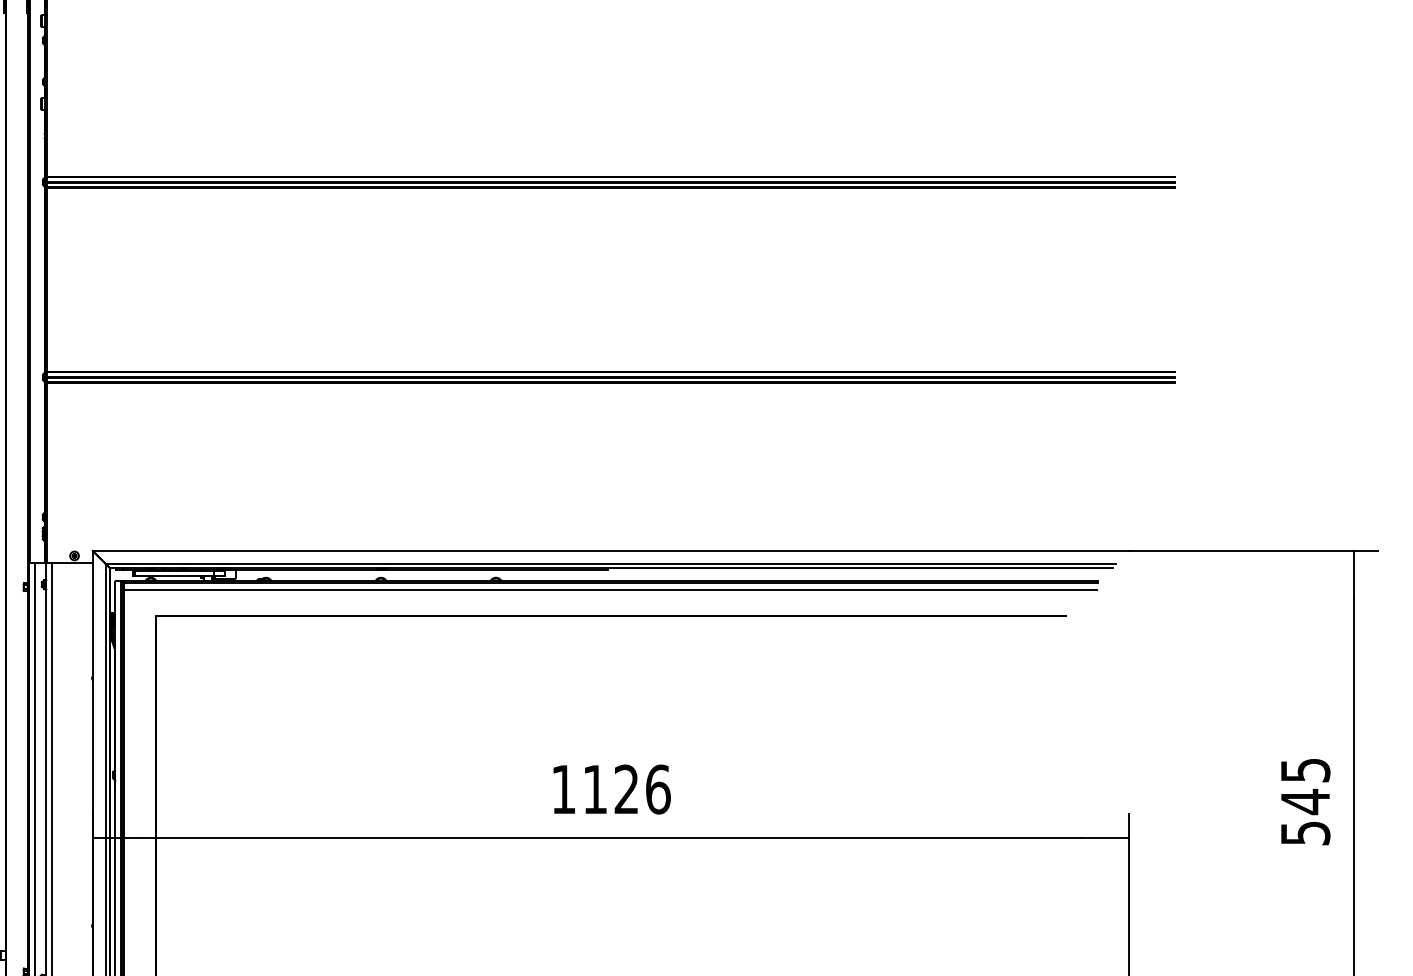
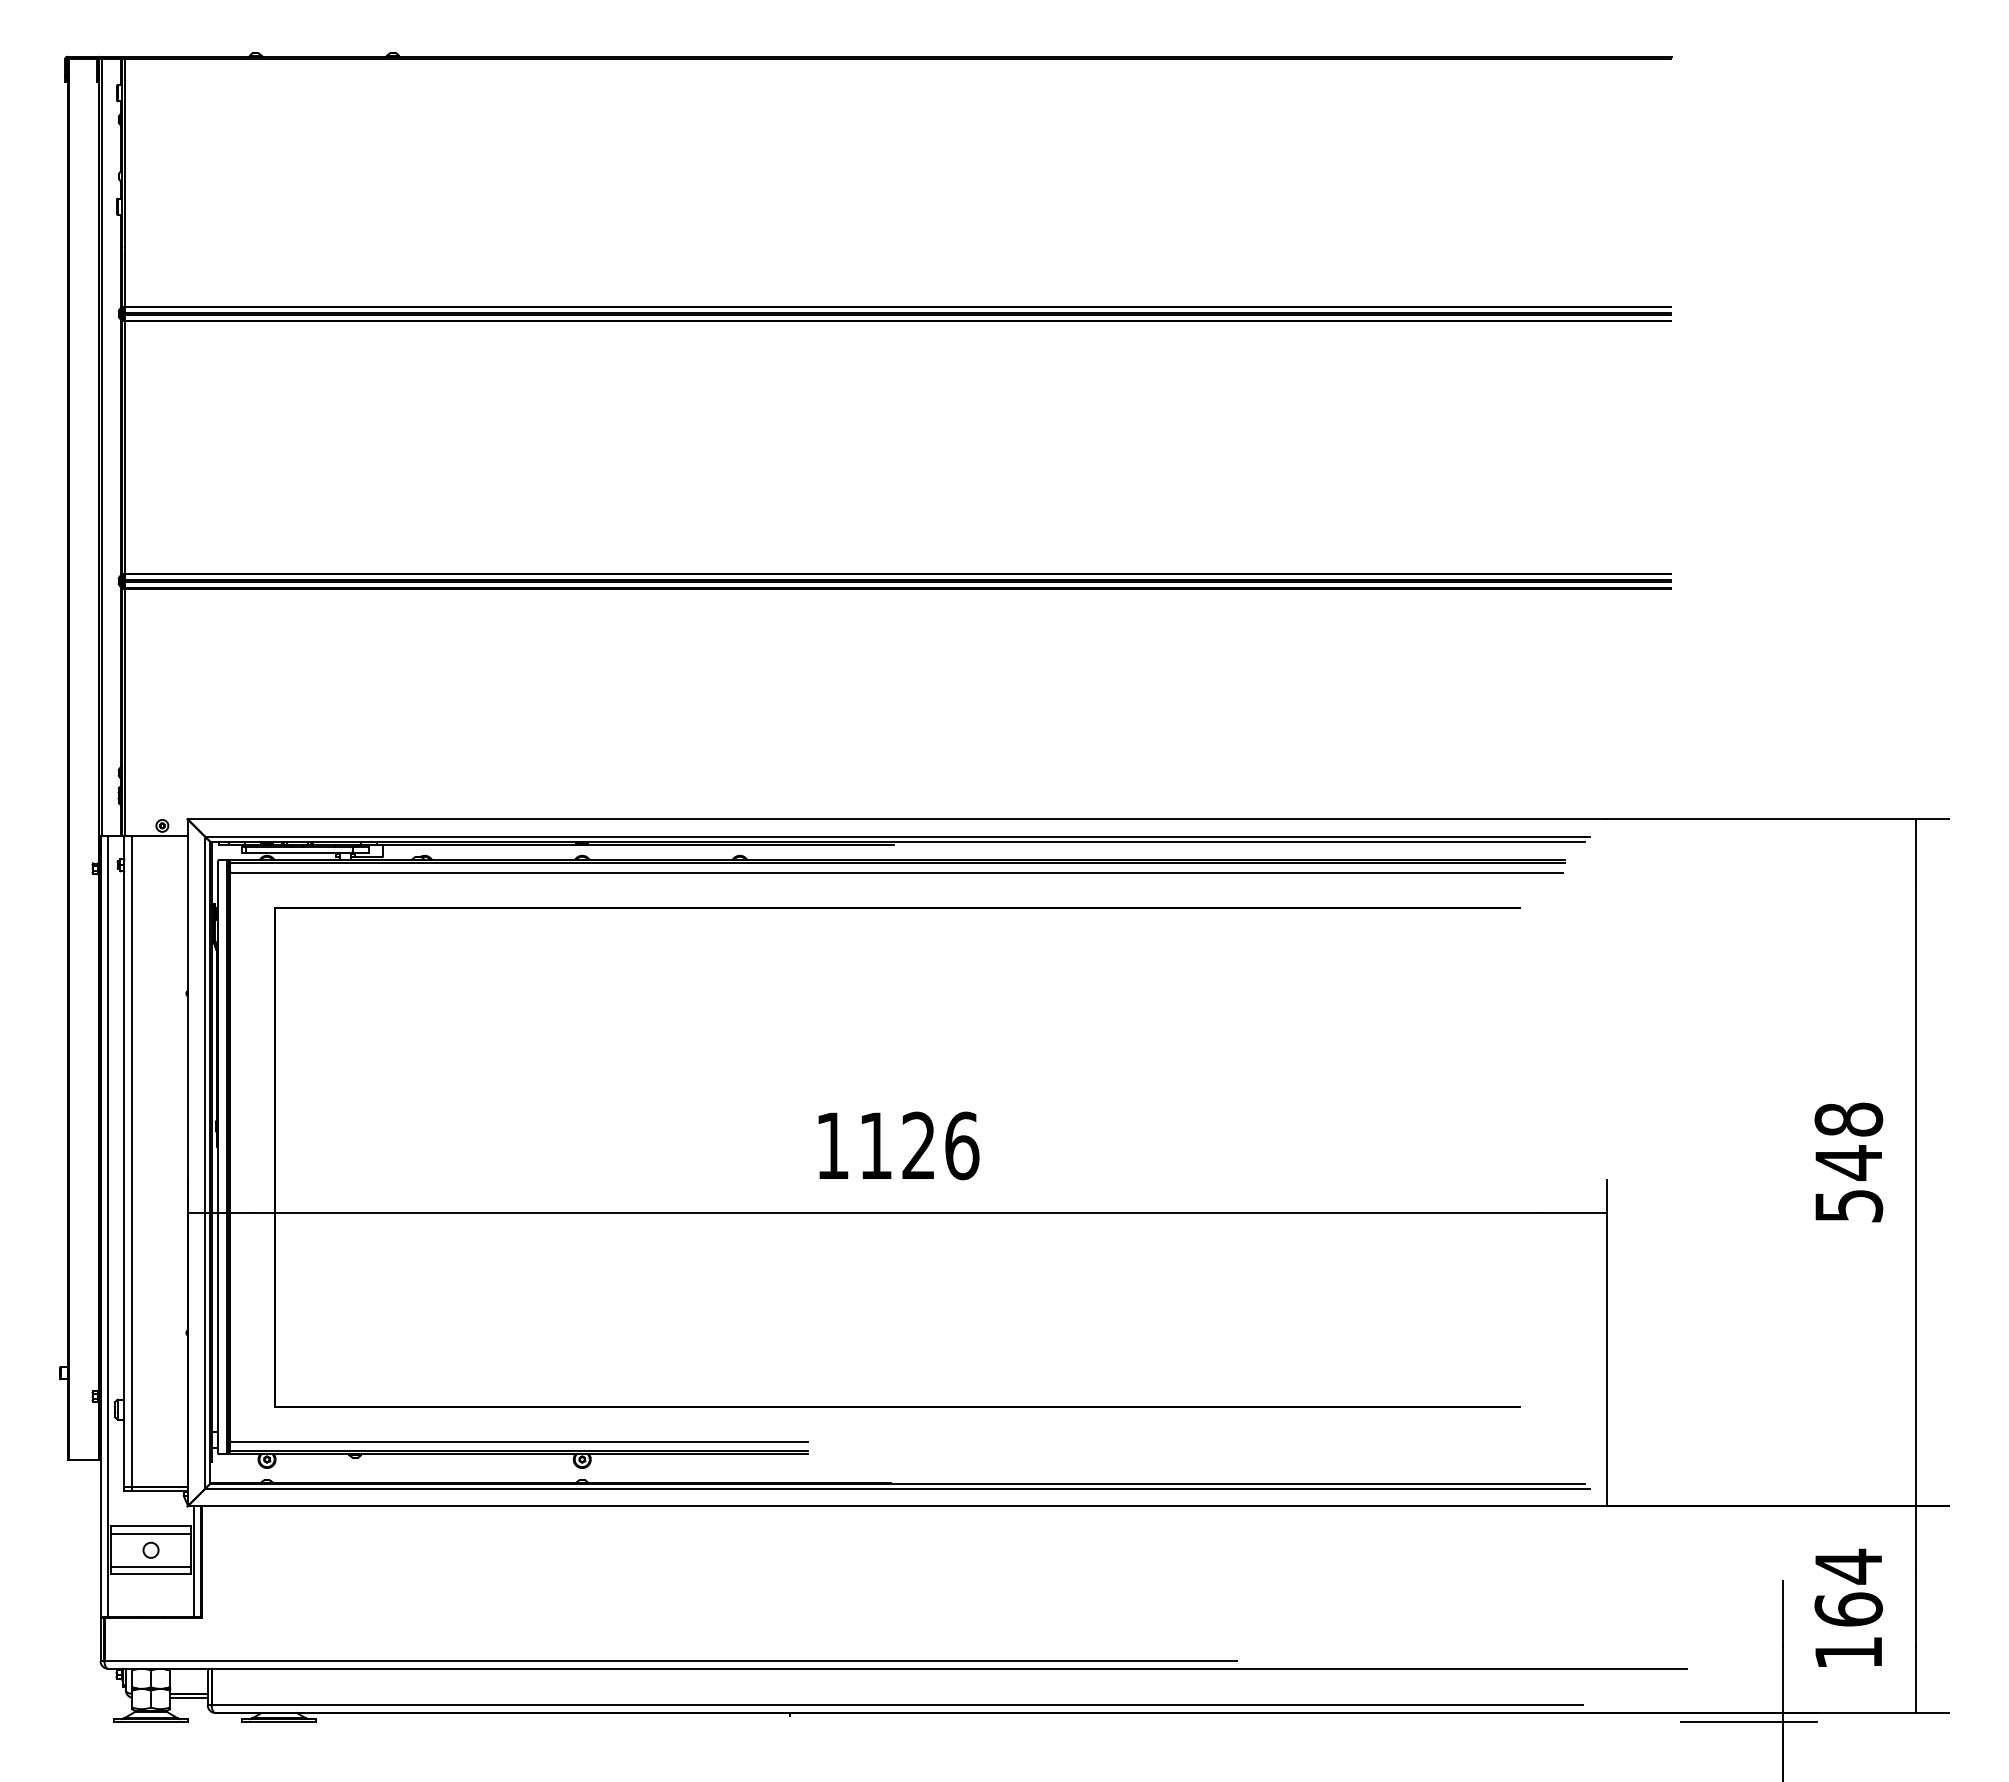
text: (1305, 770) -> (1848, 1119), 545 -> 548

